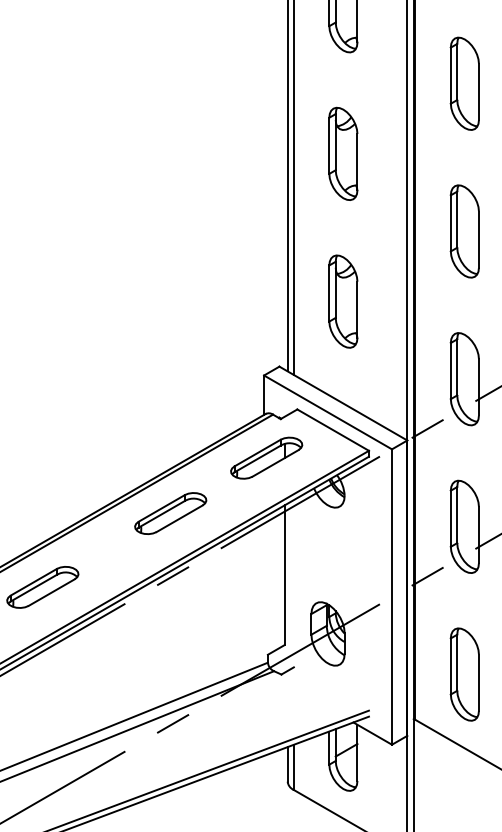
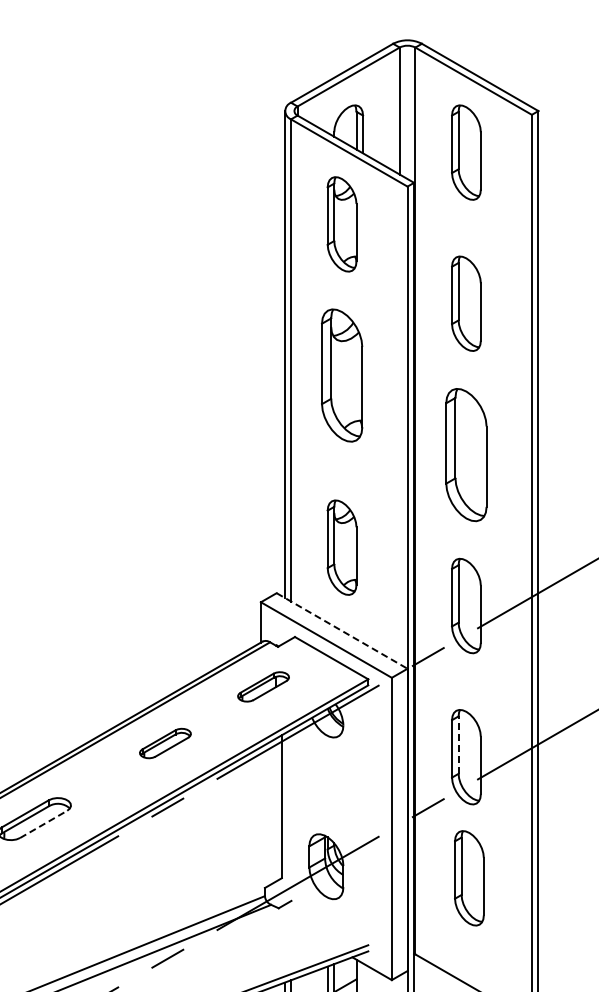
part: (342, 153) -> (341, 375), size x1.4
part: (464, 231) -> (466, 454), size x1.4
part: (342, 301) -> (341, 547), moved
line: (343, 403) -> (342, 630), solid -> dashed
part: (266, 457) -> (263, 686), size x0.7
part: (170, 513) -> (165, 743), size x0.7
line: (457, 515) -> (458, 745), solid -> dashed
line: (52, 592) -> (44, 824), solid -> dashed
part: (464, 674) -> (469, 878), moved

